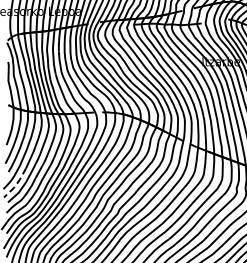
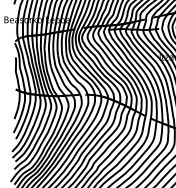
line: (16, 184) -> (21, 148), dashed -> solid

